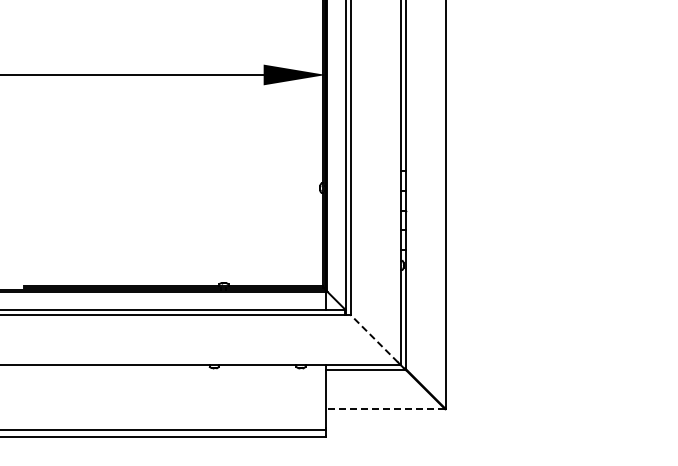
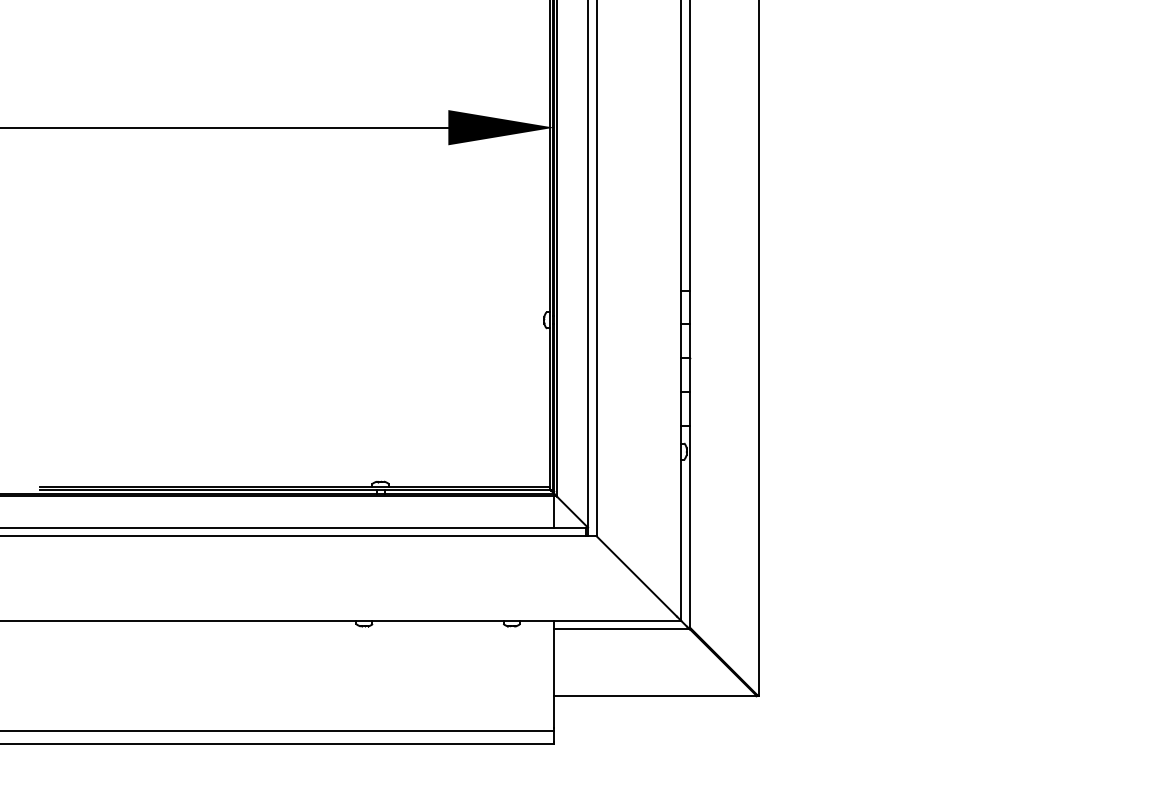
line: (374, 338) -> (636, 575), dashed -> solid
line: (384, 409) -> (653, 696), dashed -> solid

